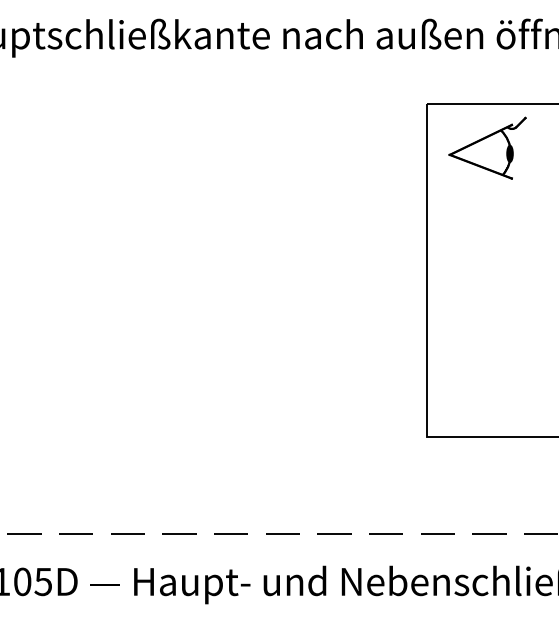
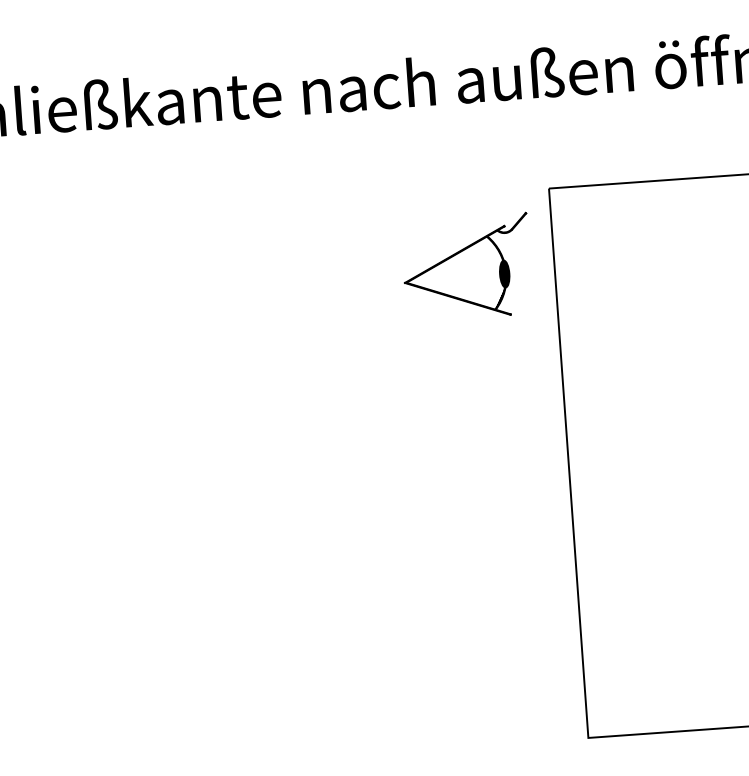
part: (487, 147) -> (466, 266), moved

